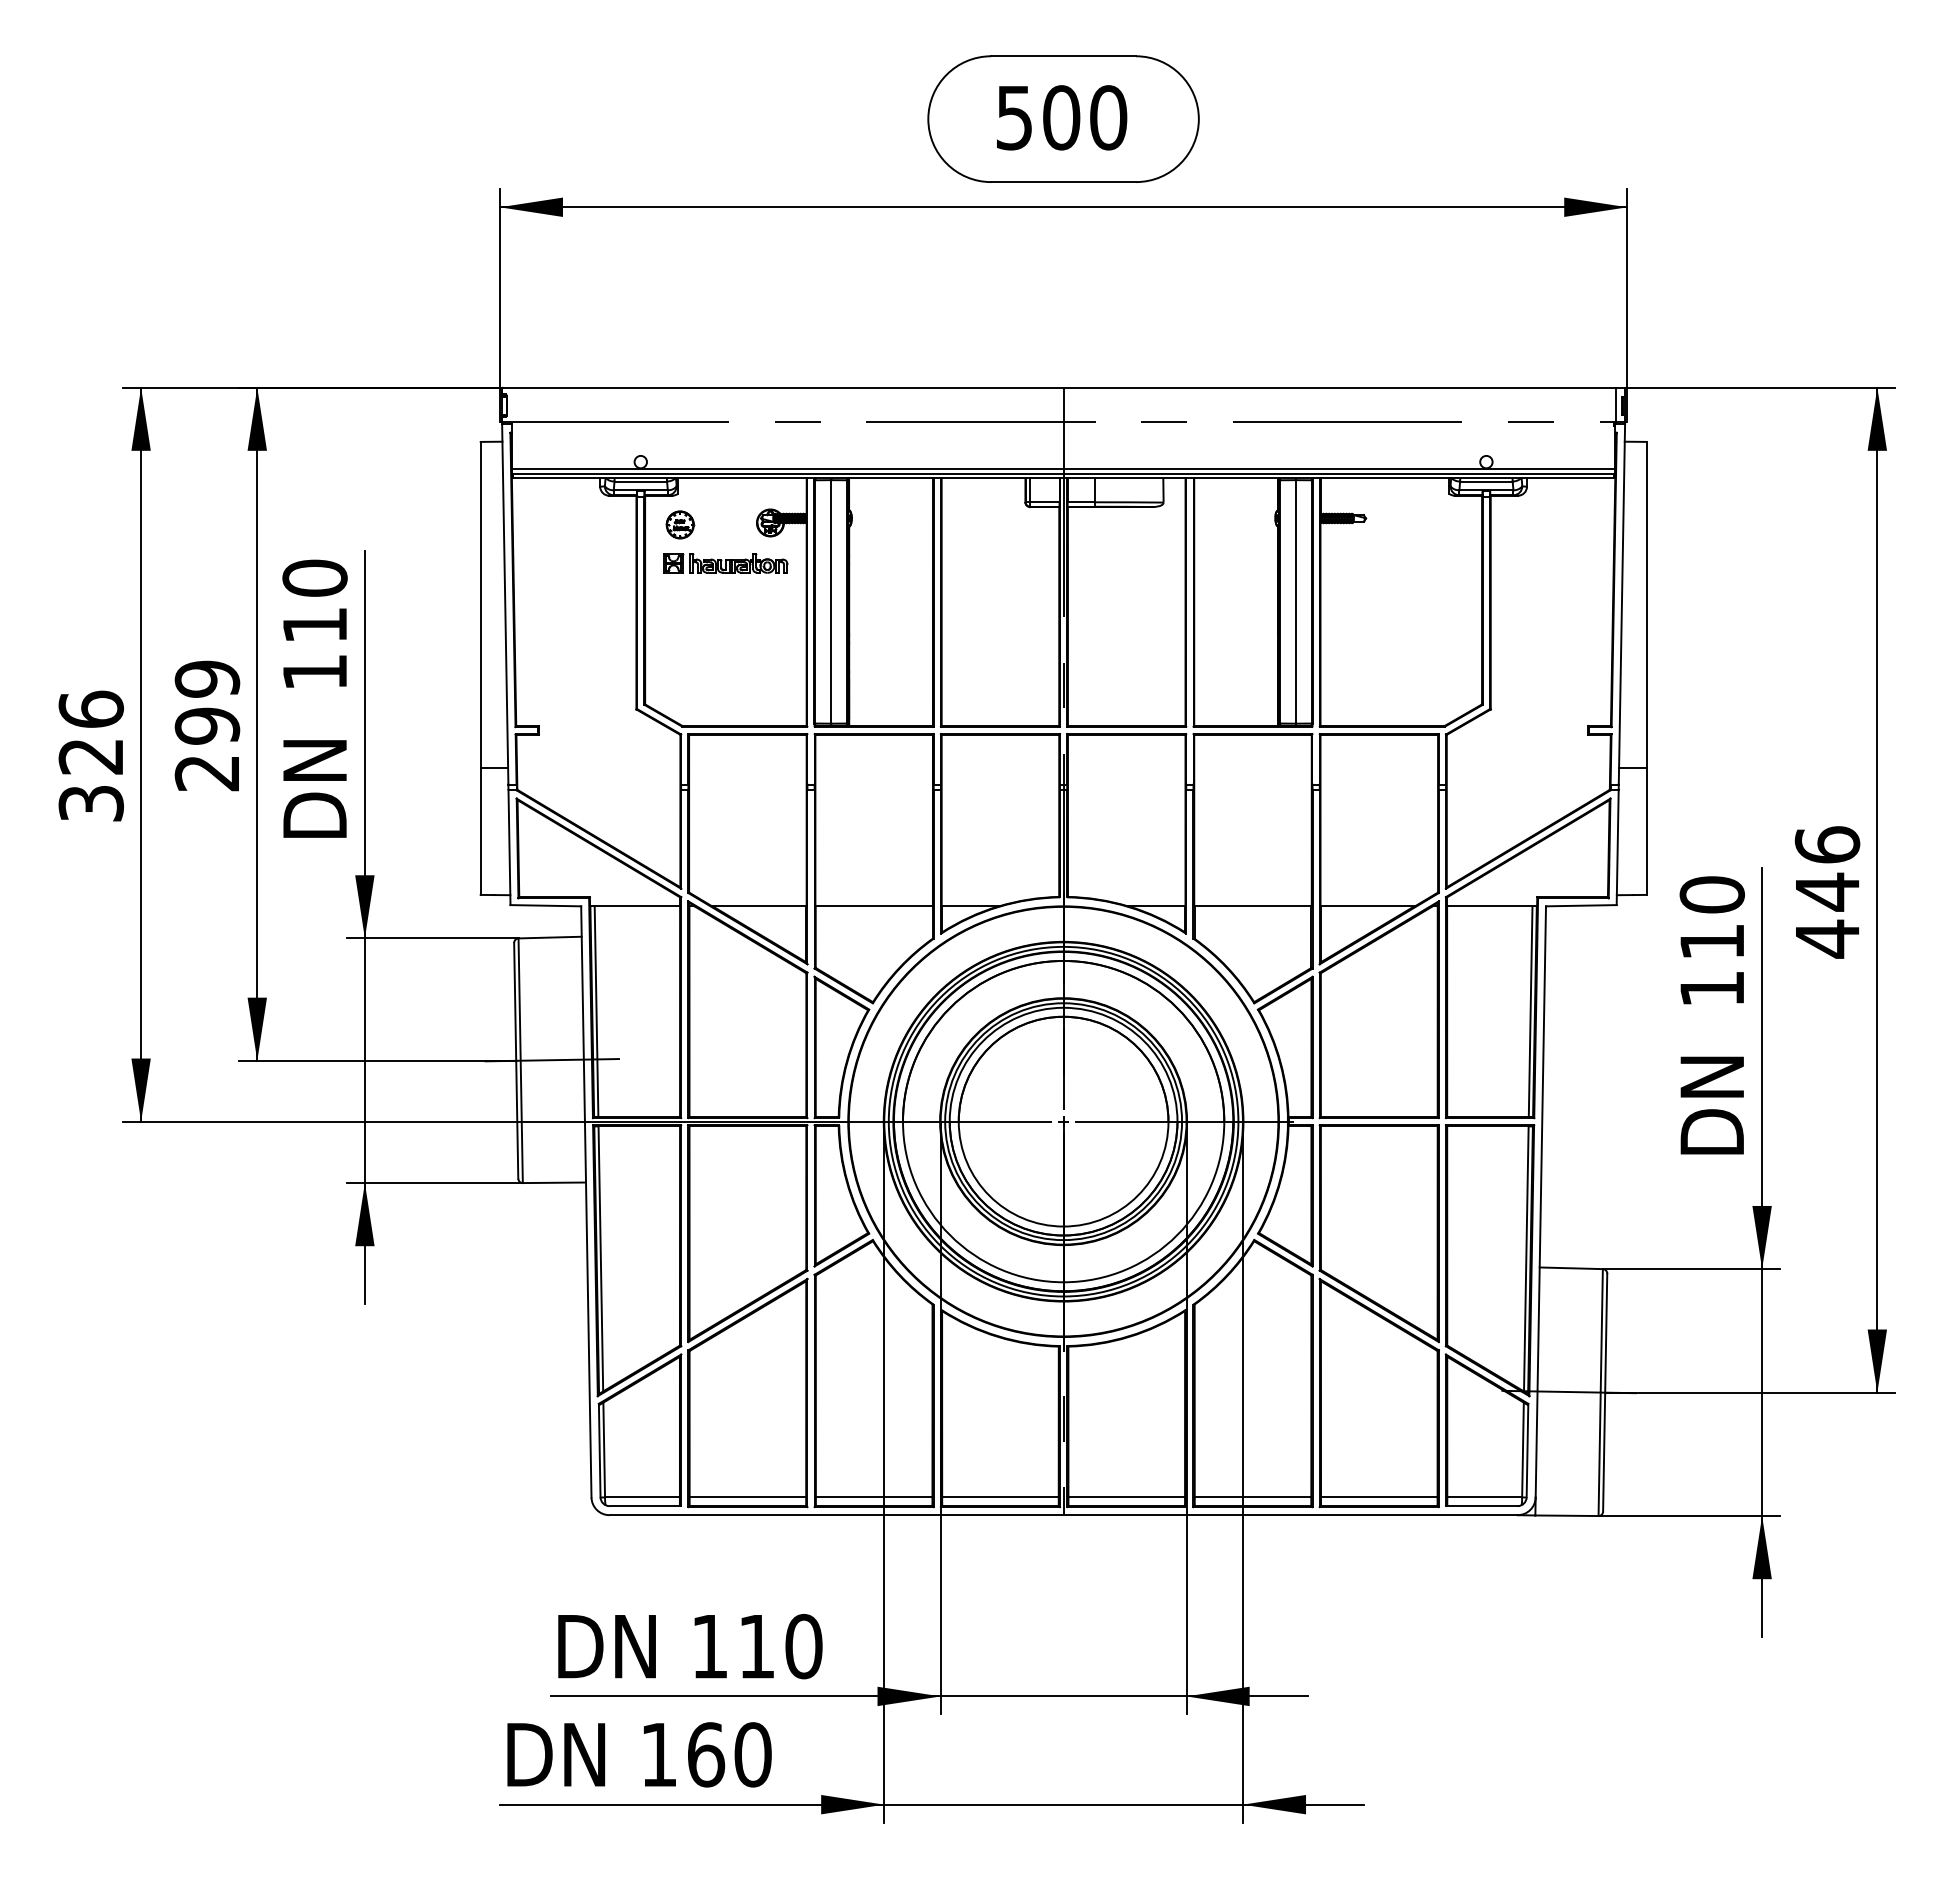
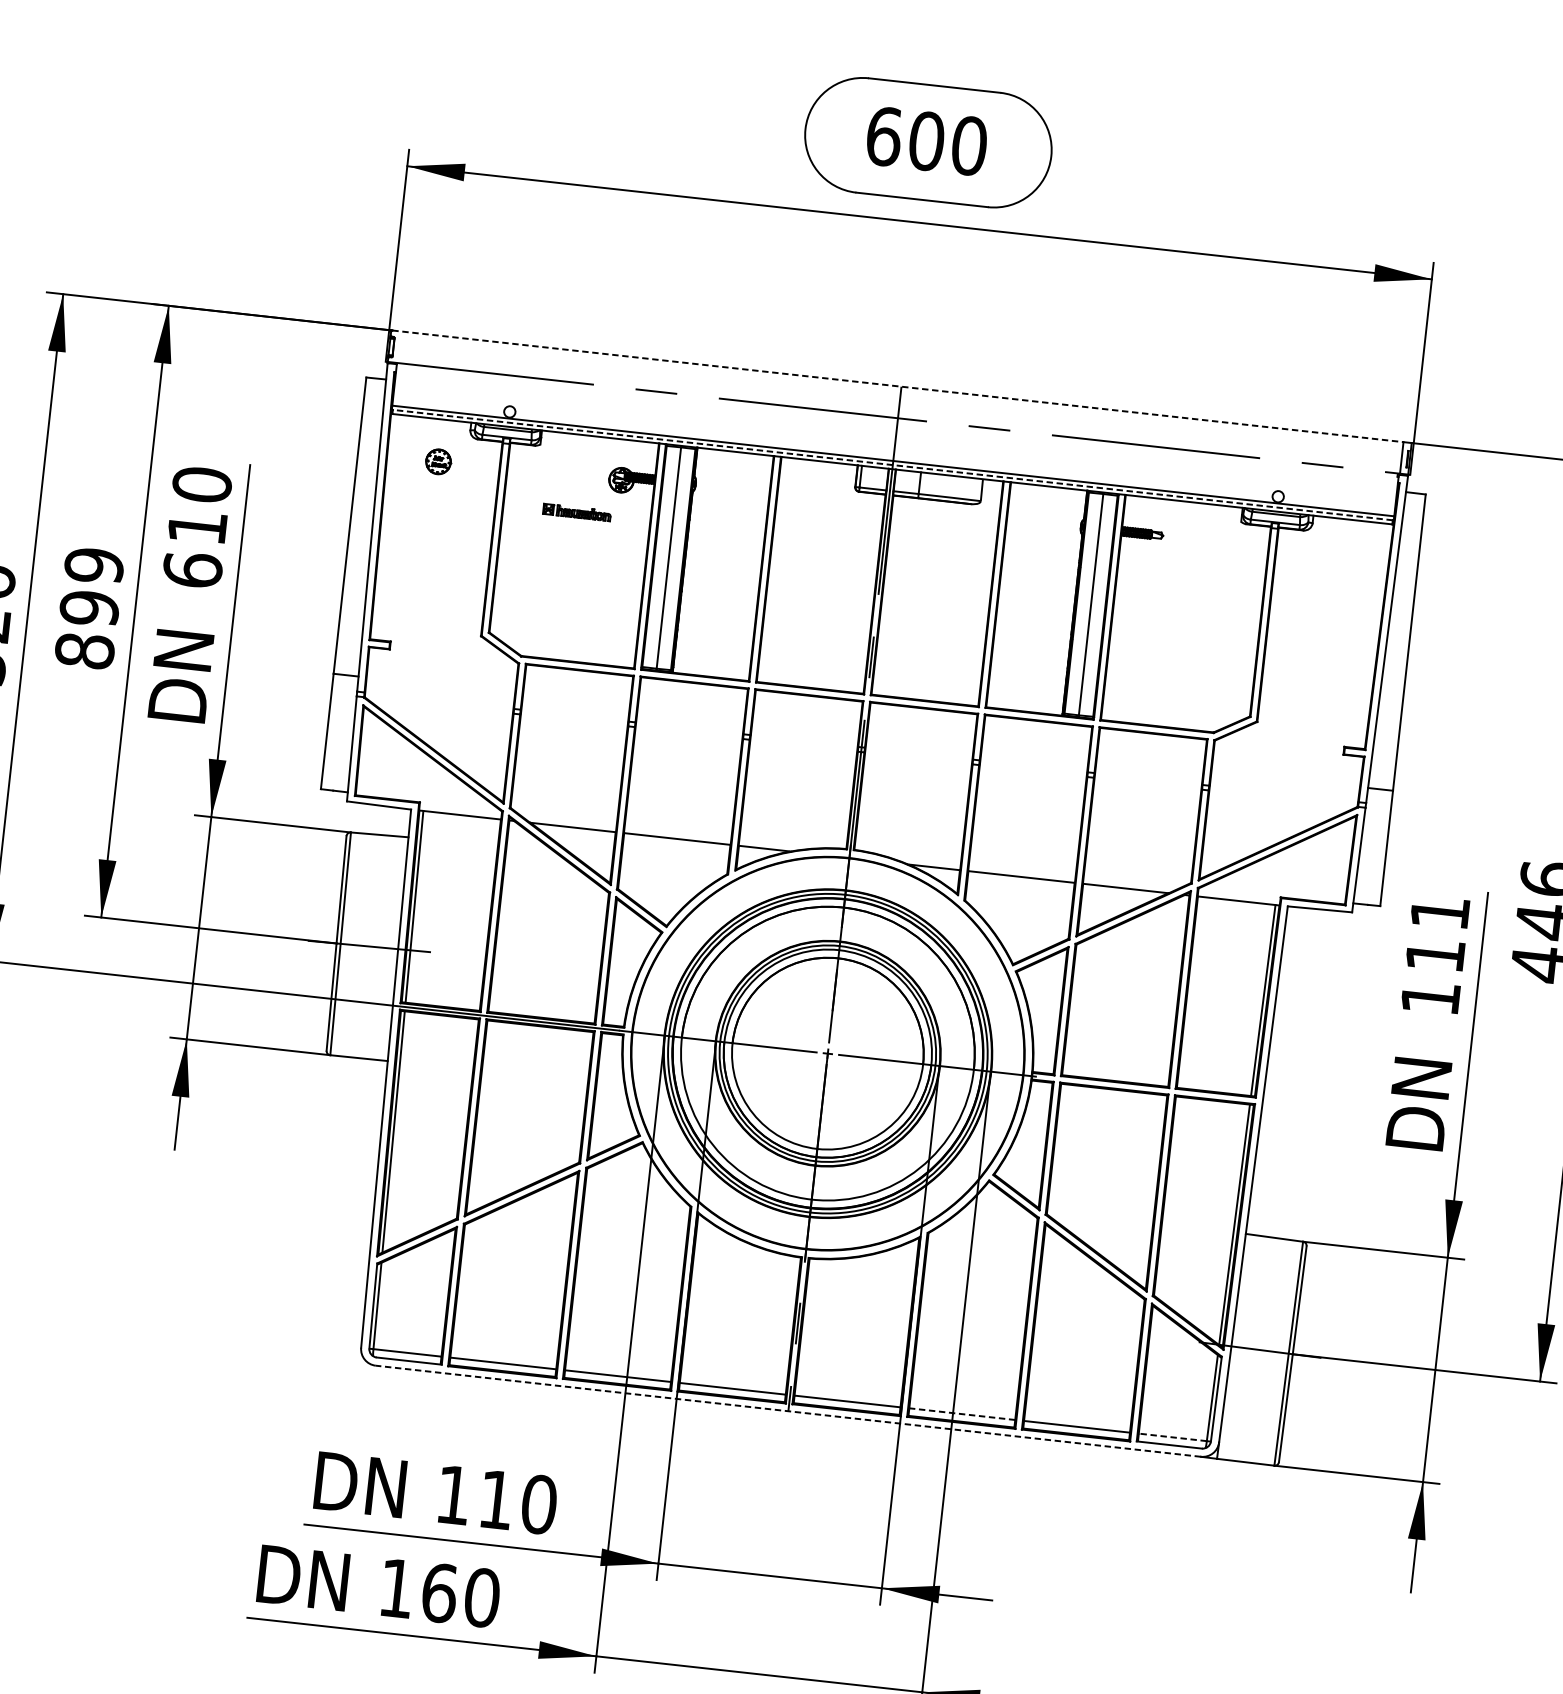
text: (1014, 117) -> (883, 136), 500 -> 600
line: (1060, 387) -> (898, 386), solid -> dashed
line: (1063, 473) -> (892, 464), solid -> dashed
part: (680, 524) -> (438, 461), moved
part: (725, 563) -> (576, 512), size x0.6
text: (314, 671) -> (192, 569), 110 -> 610
text: (207, 772) -> (84, 650), 299 -> 899
text: (1712, 894) -> (1440, 912), 110 -> 111
line: (1252, 1497) -> (961, 1414), solid -> dashed
line: (1484, 1497) -> (1172, 1437), solid -> dashed
line: (1063, 1515) -> (788, 1411), solid -> dashed

